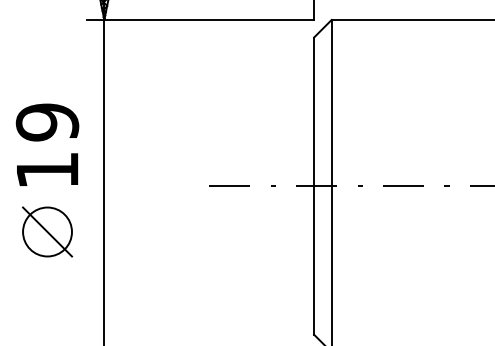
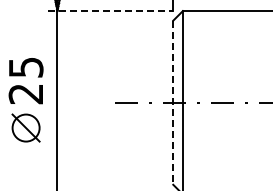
line: (200, 20) -> (110, 11), solid -> dashed
text: (46, 145) -> (25, 80), 19 -> 25
line: (314, 187) -> (173, 103), solid -> dashed

